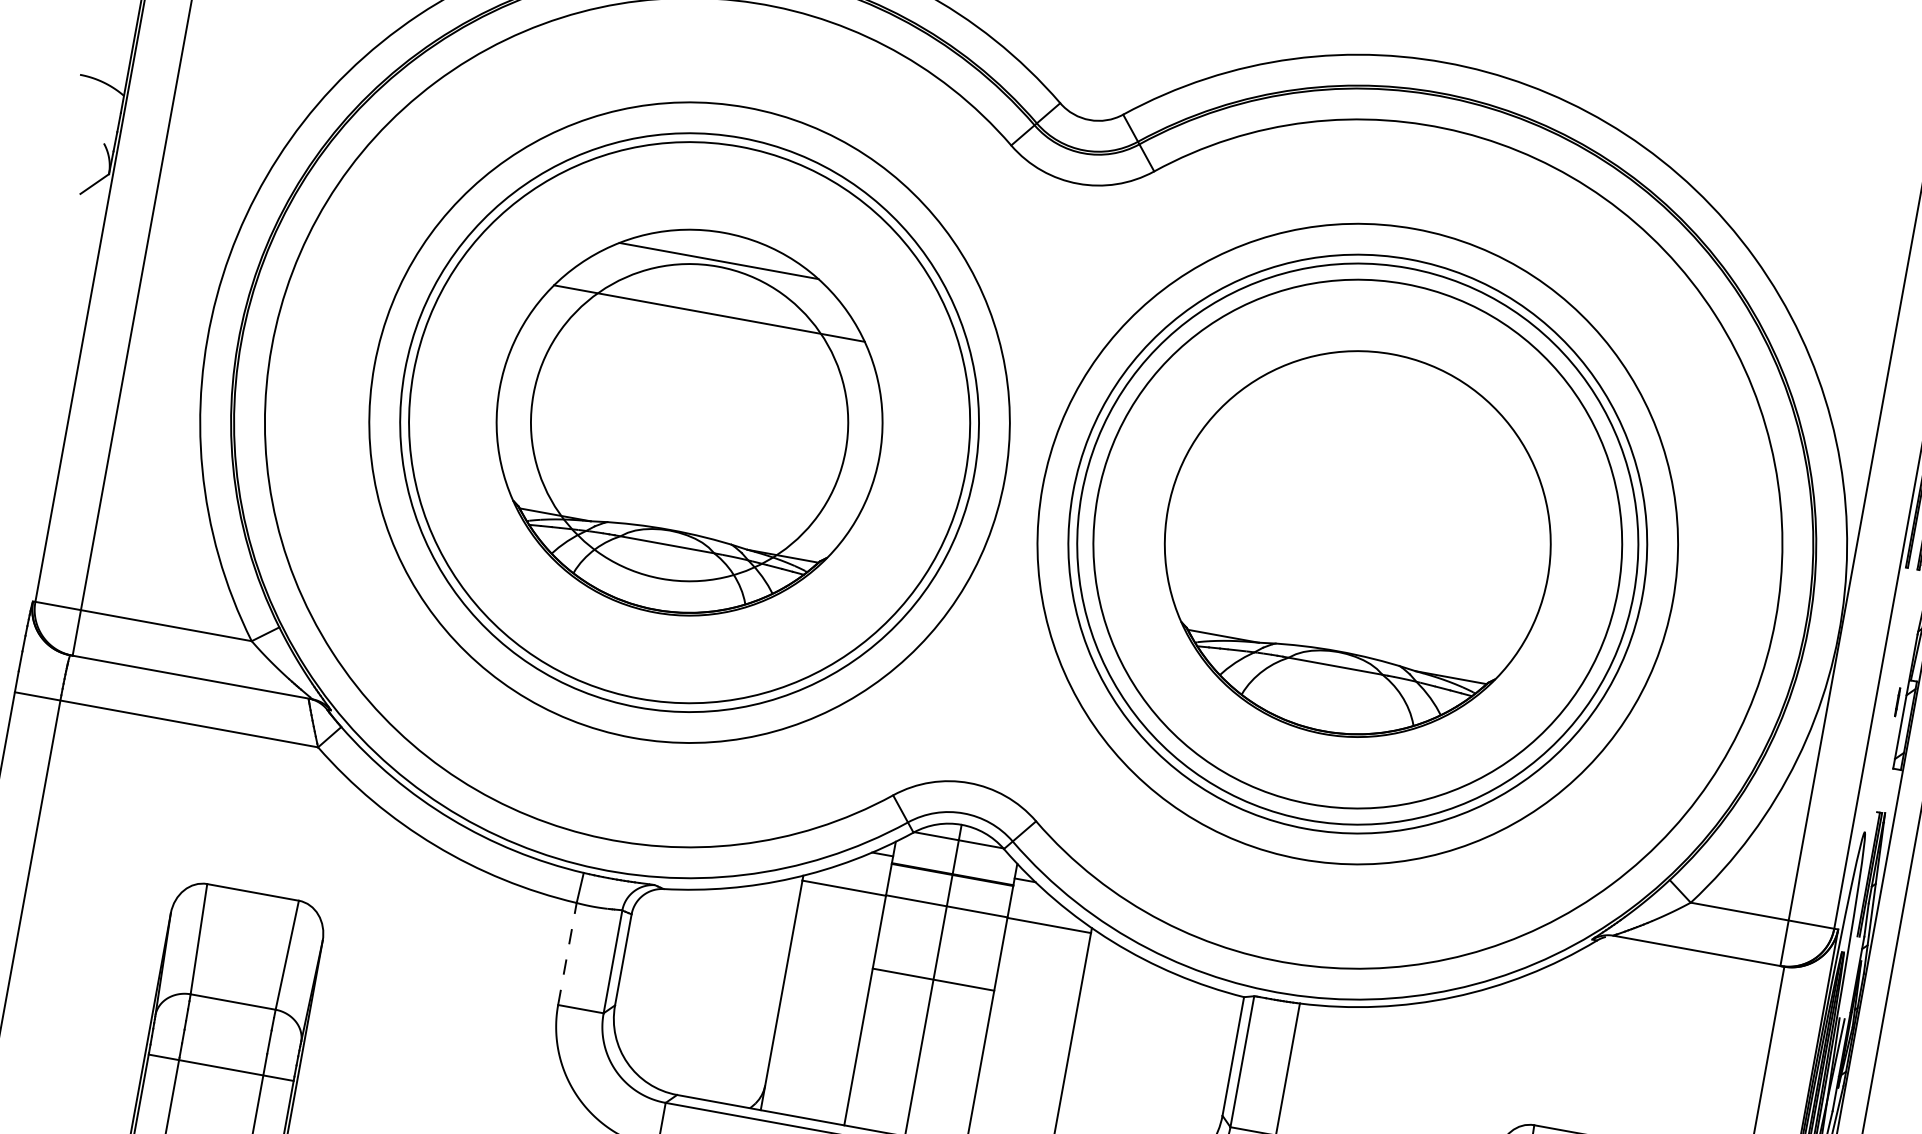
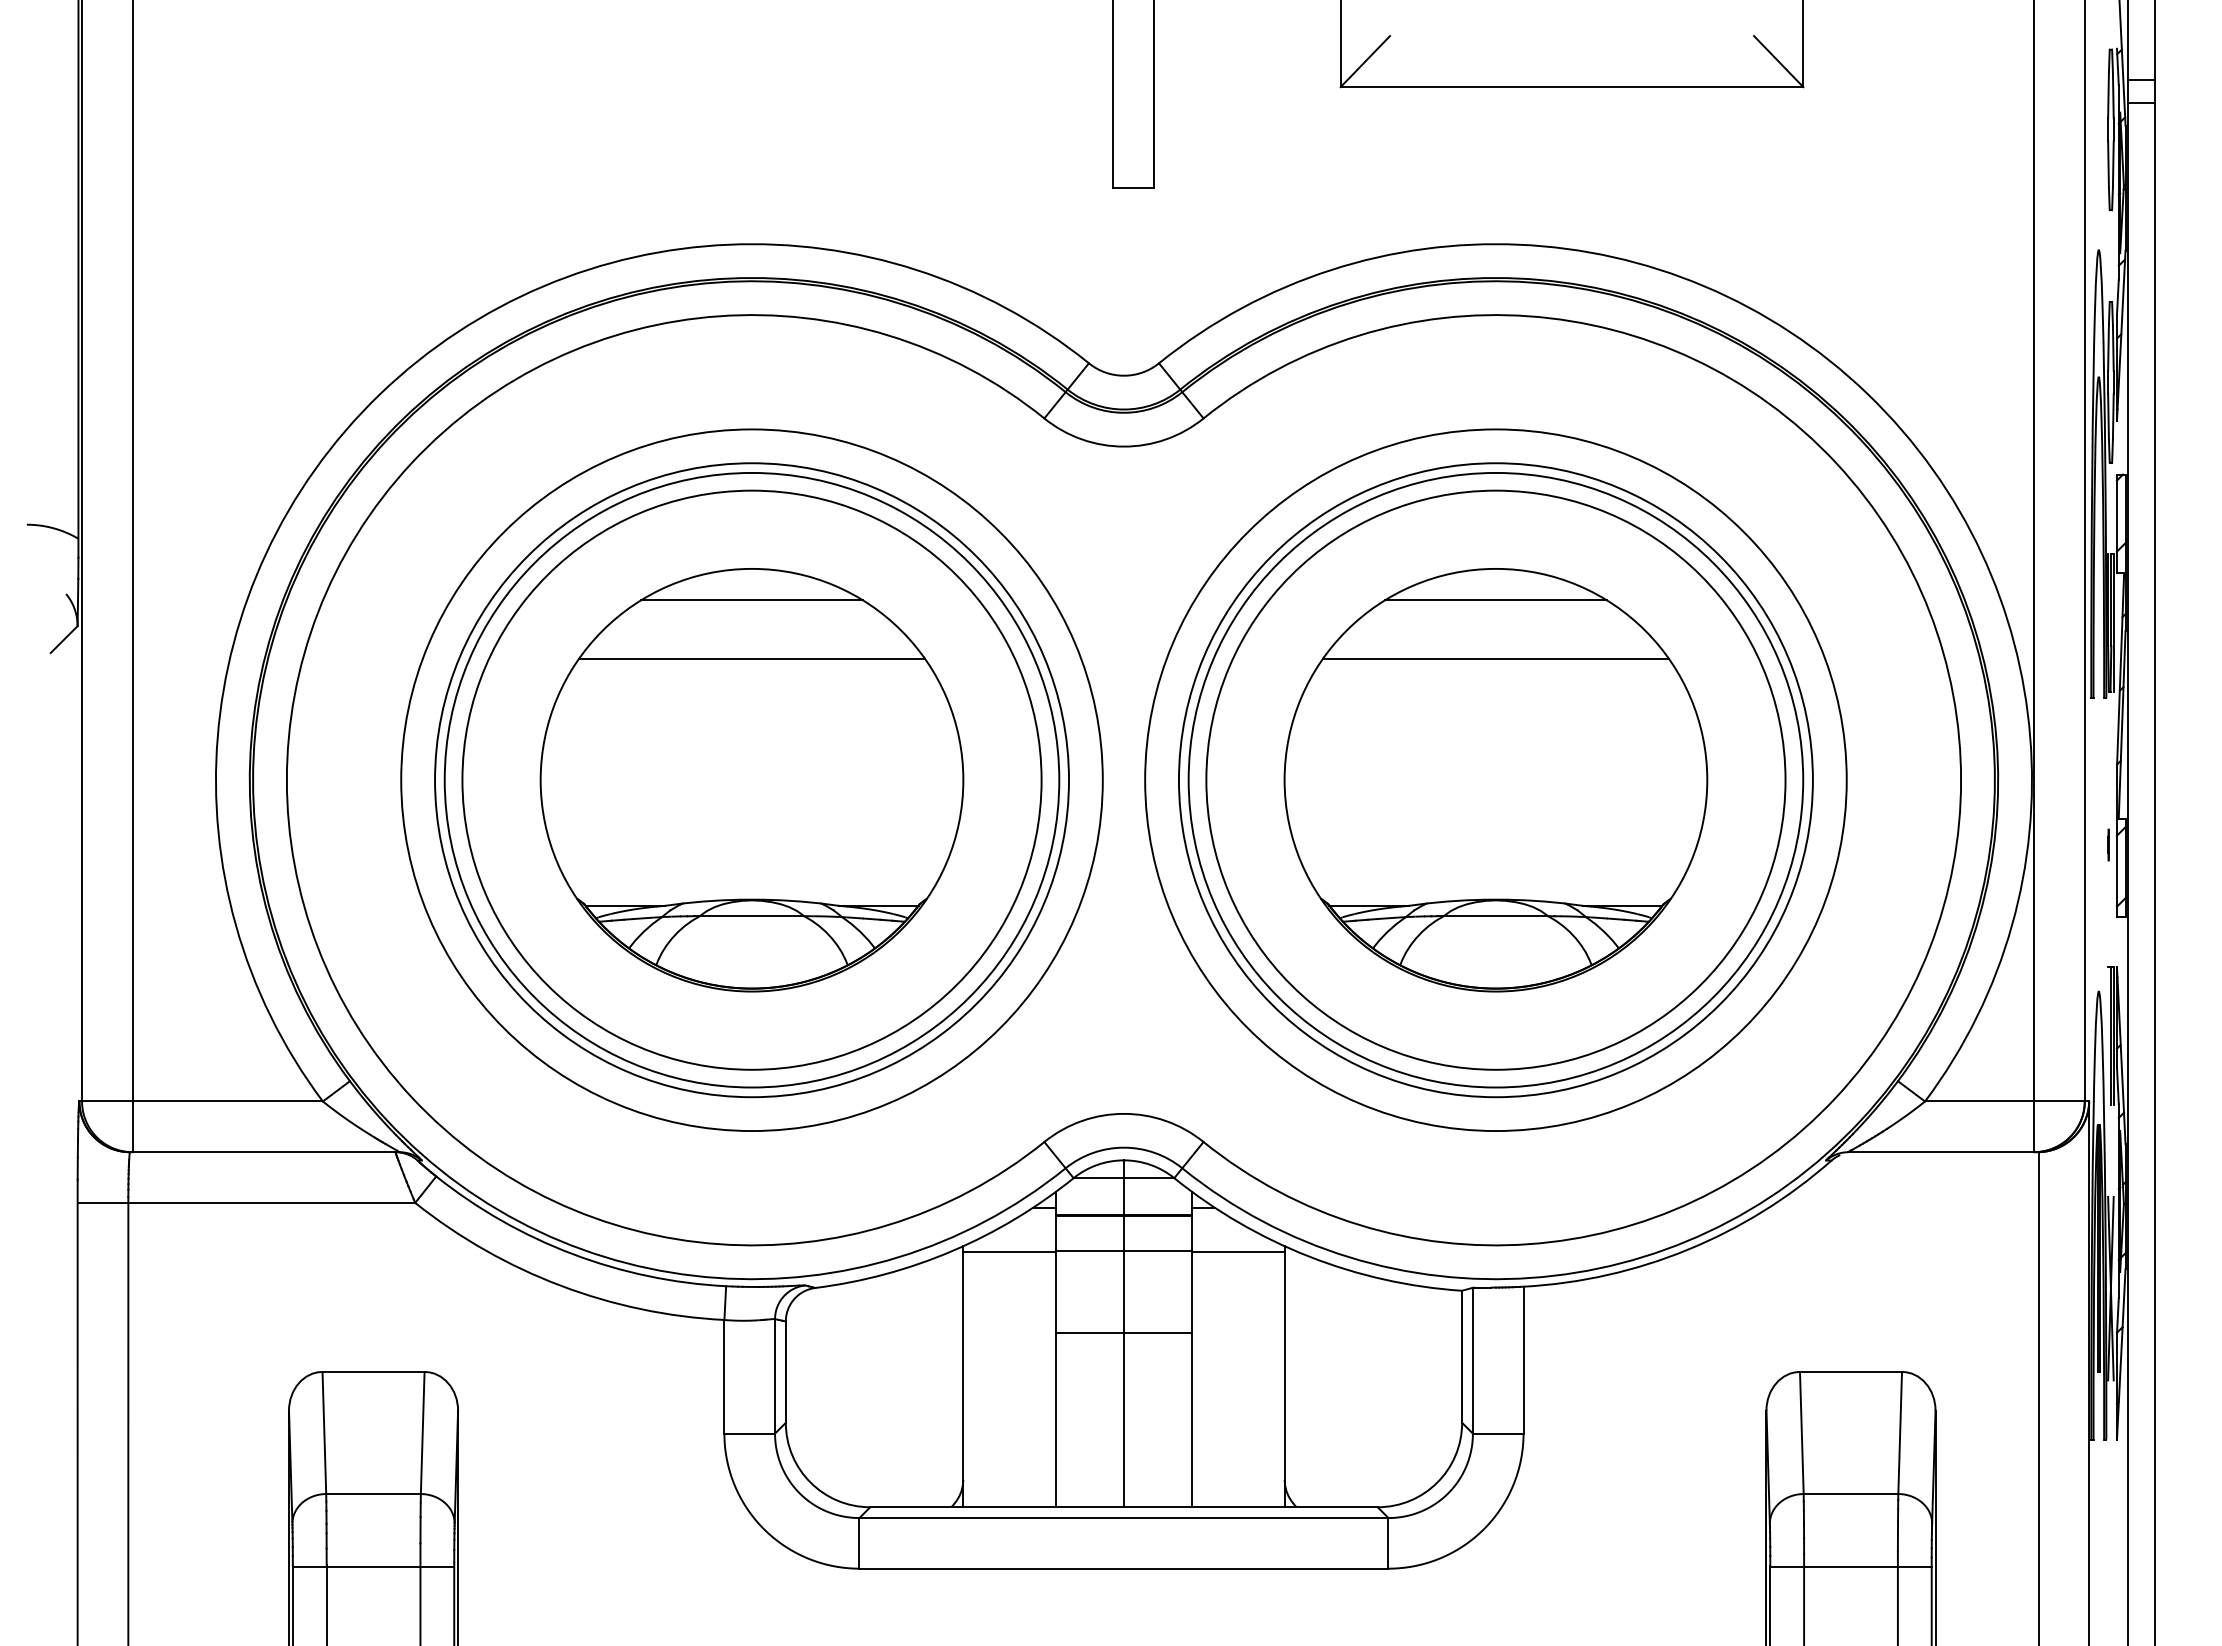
line: (1386, 382) -> (1495, 600), added
circle: (689, 421) -> (751, 779), size x1.67
line: (1377, 434) -> (1495, 658), added
line: (567, 953) -> (724, 1376), dashed -> solid

